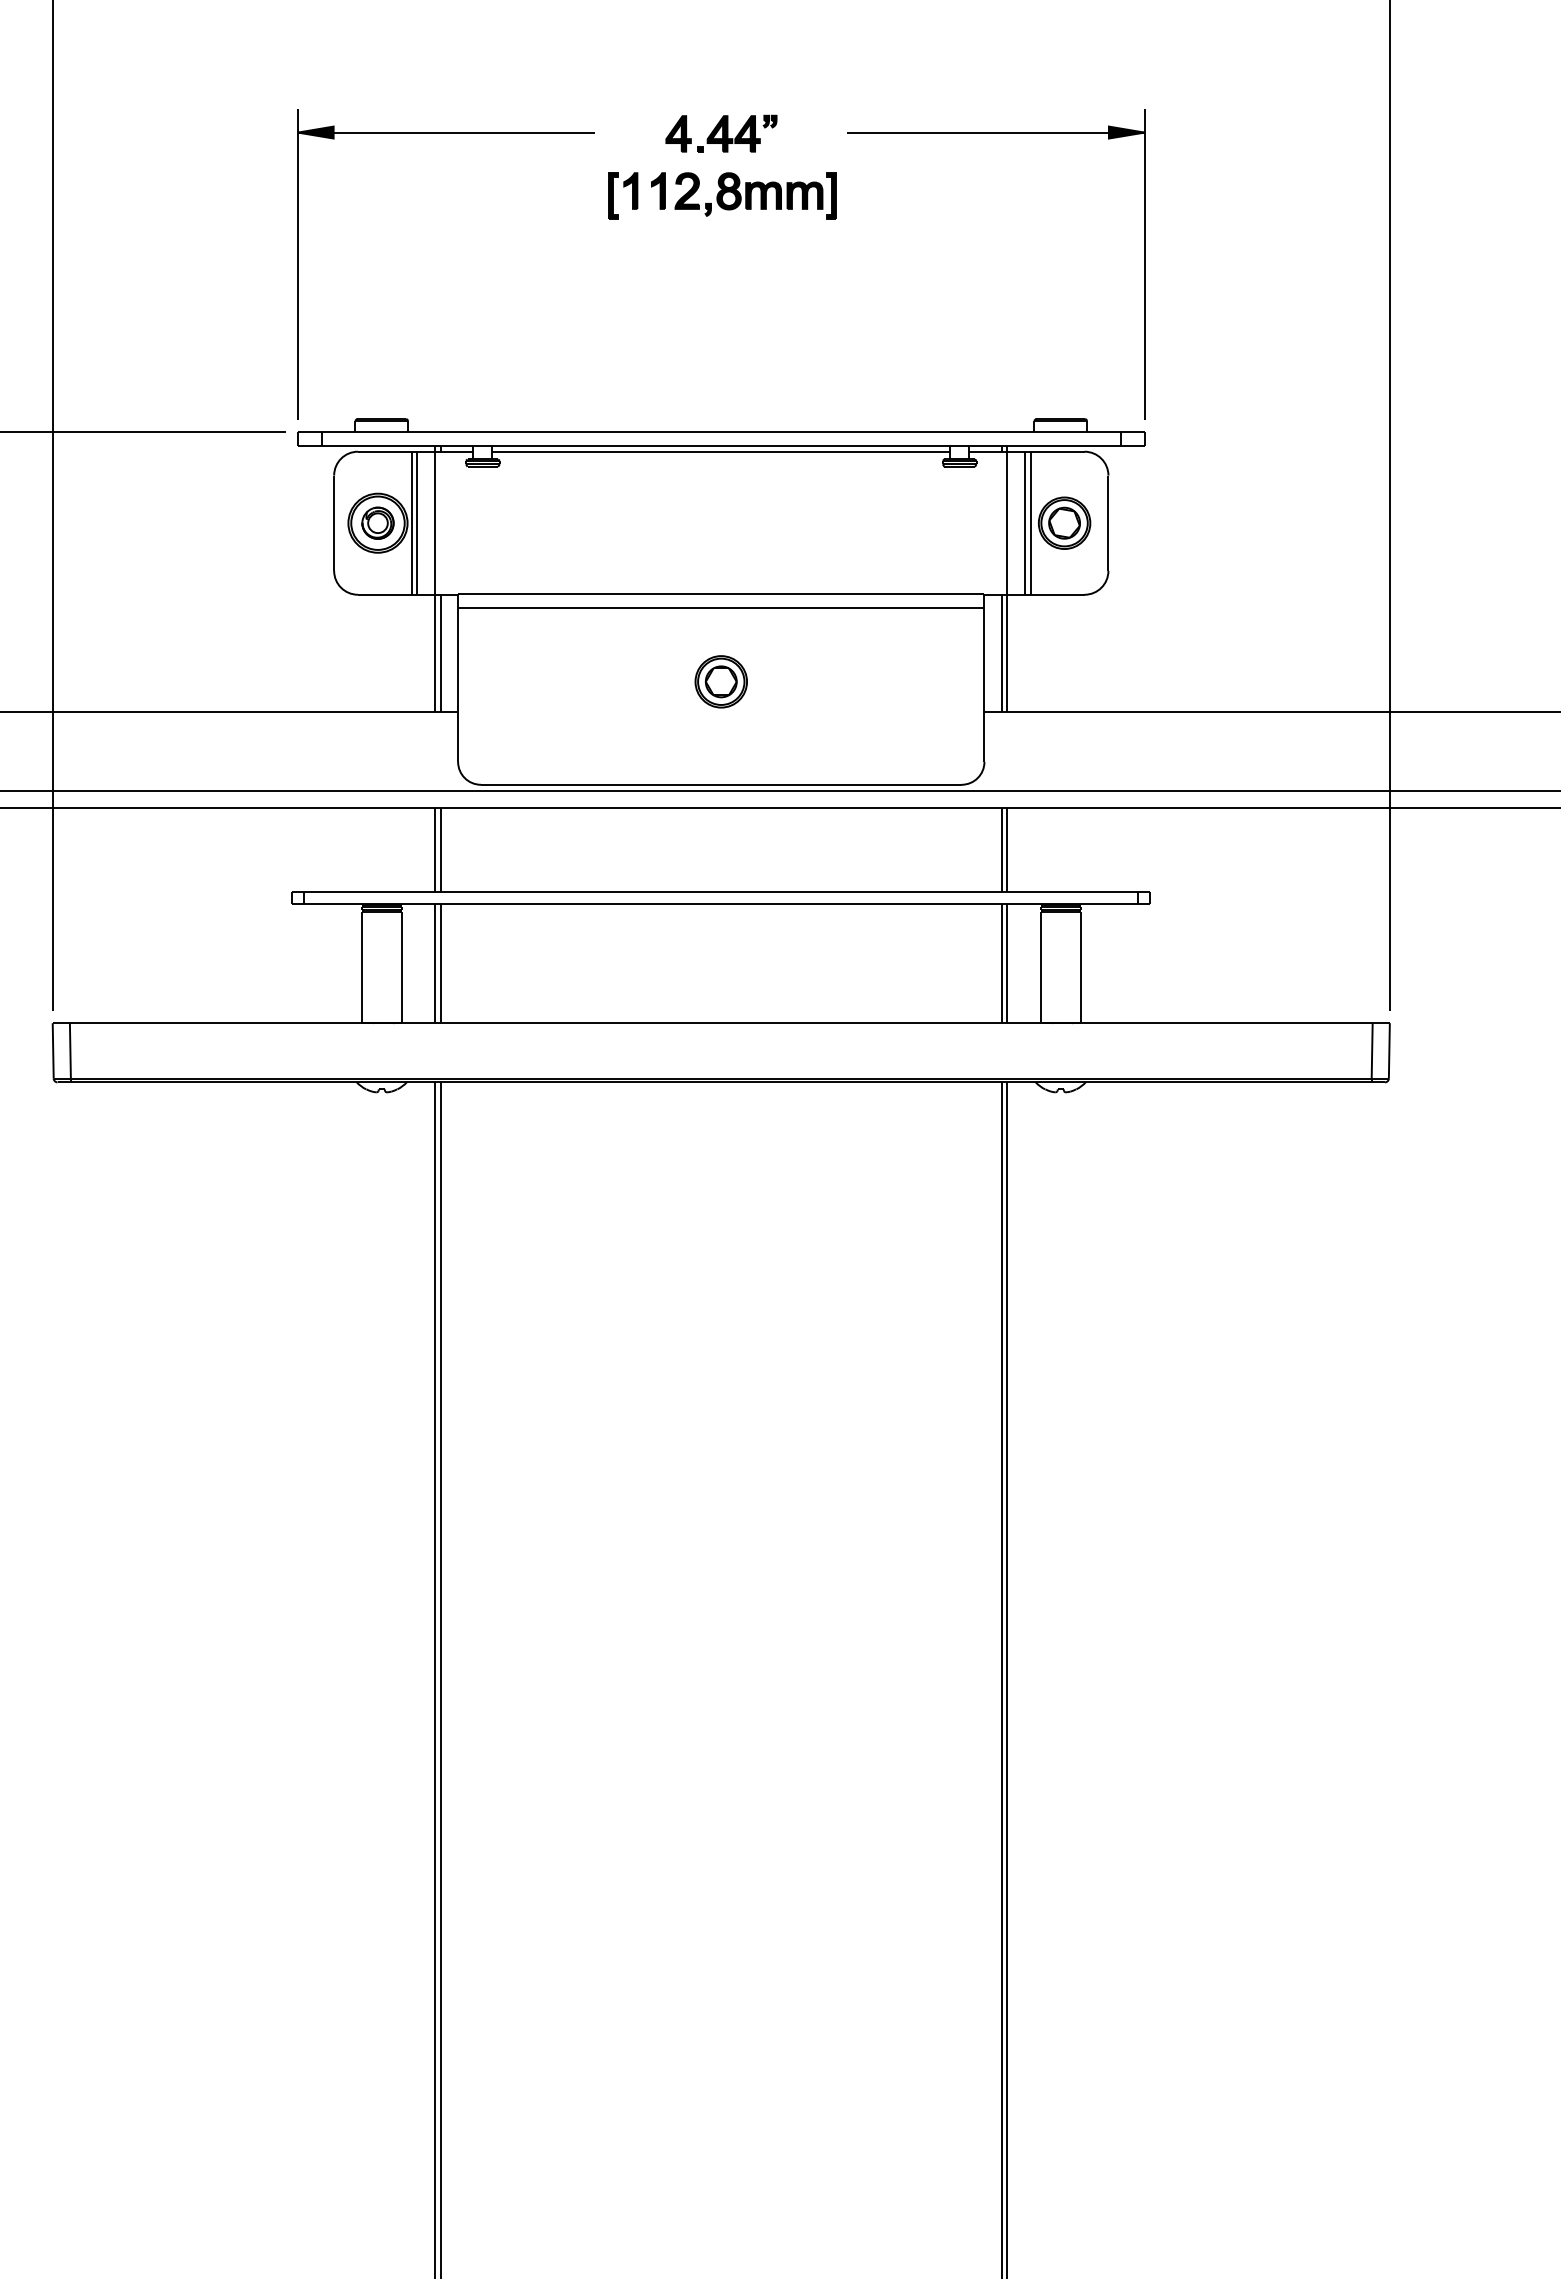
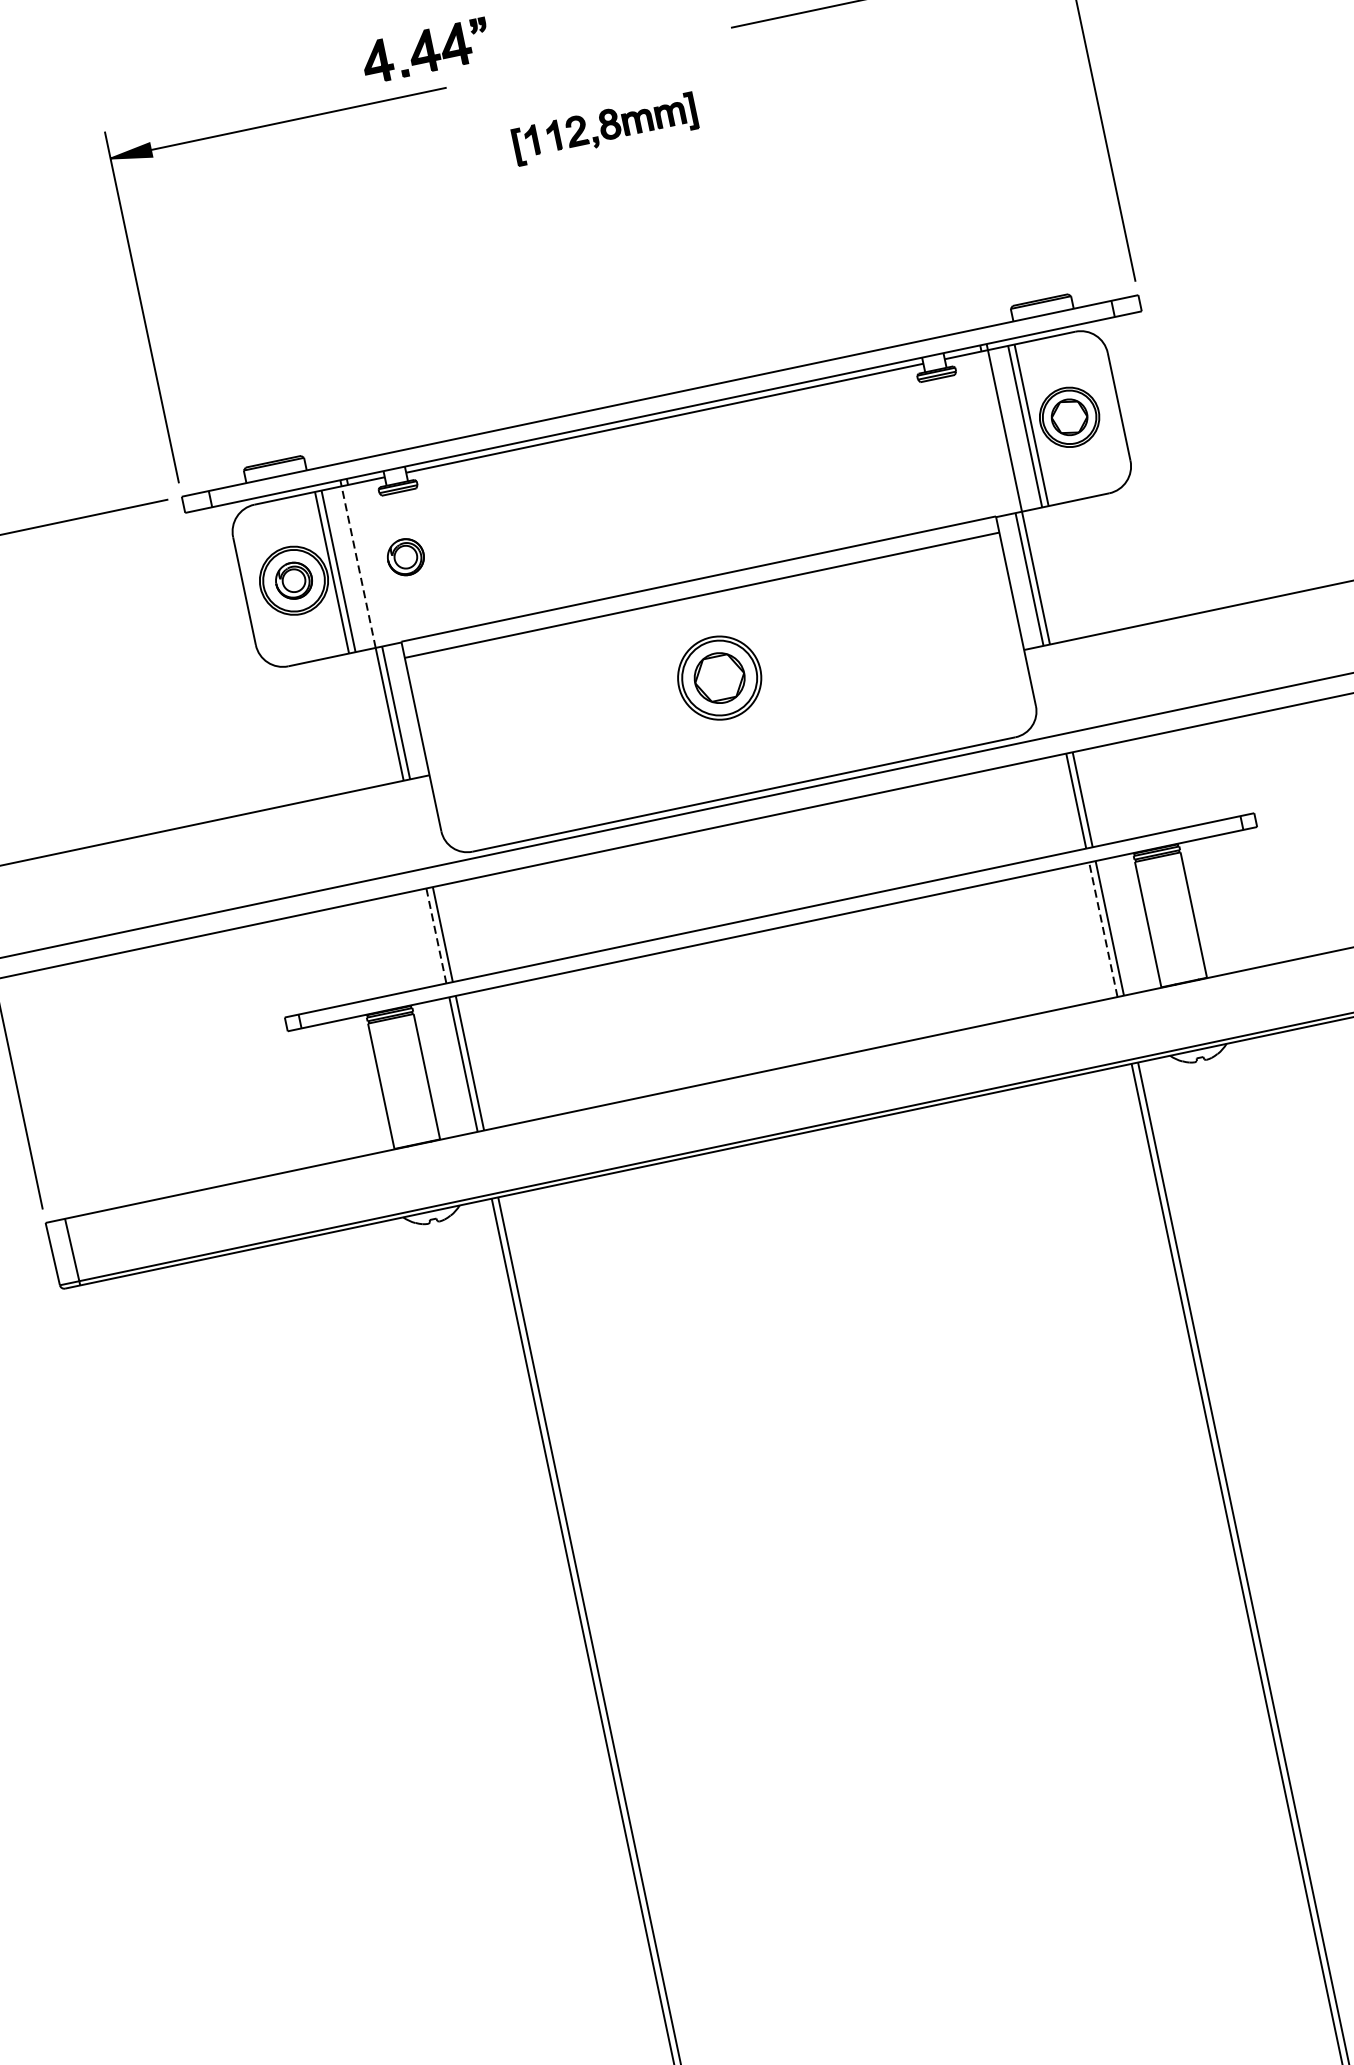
part: (721, 133) -> (425, 50), moved
part: (722, 195) -> (605, 128), size x0.7
part: (476, 522) -> (405, 556), added
line: (435, 523) -> (359, 567), solid -> dashed
part: (720, 681) -> (718, 677), size x1.4
line: (435, 849) -> (436, 935), solid -> dashed
line: (1001, 963) -> (1103, 929), solid -> dashed

